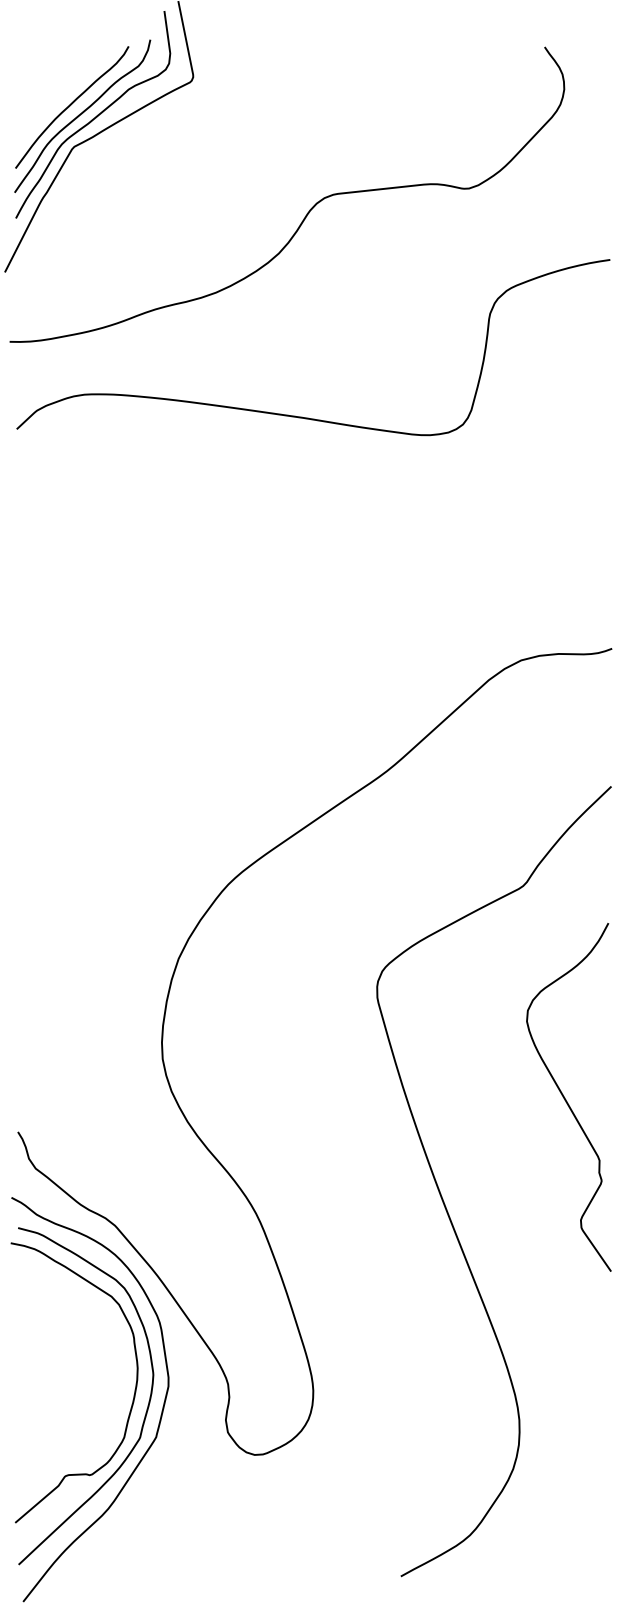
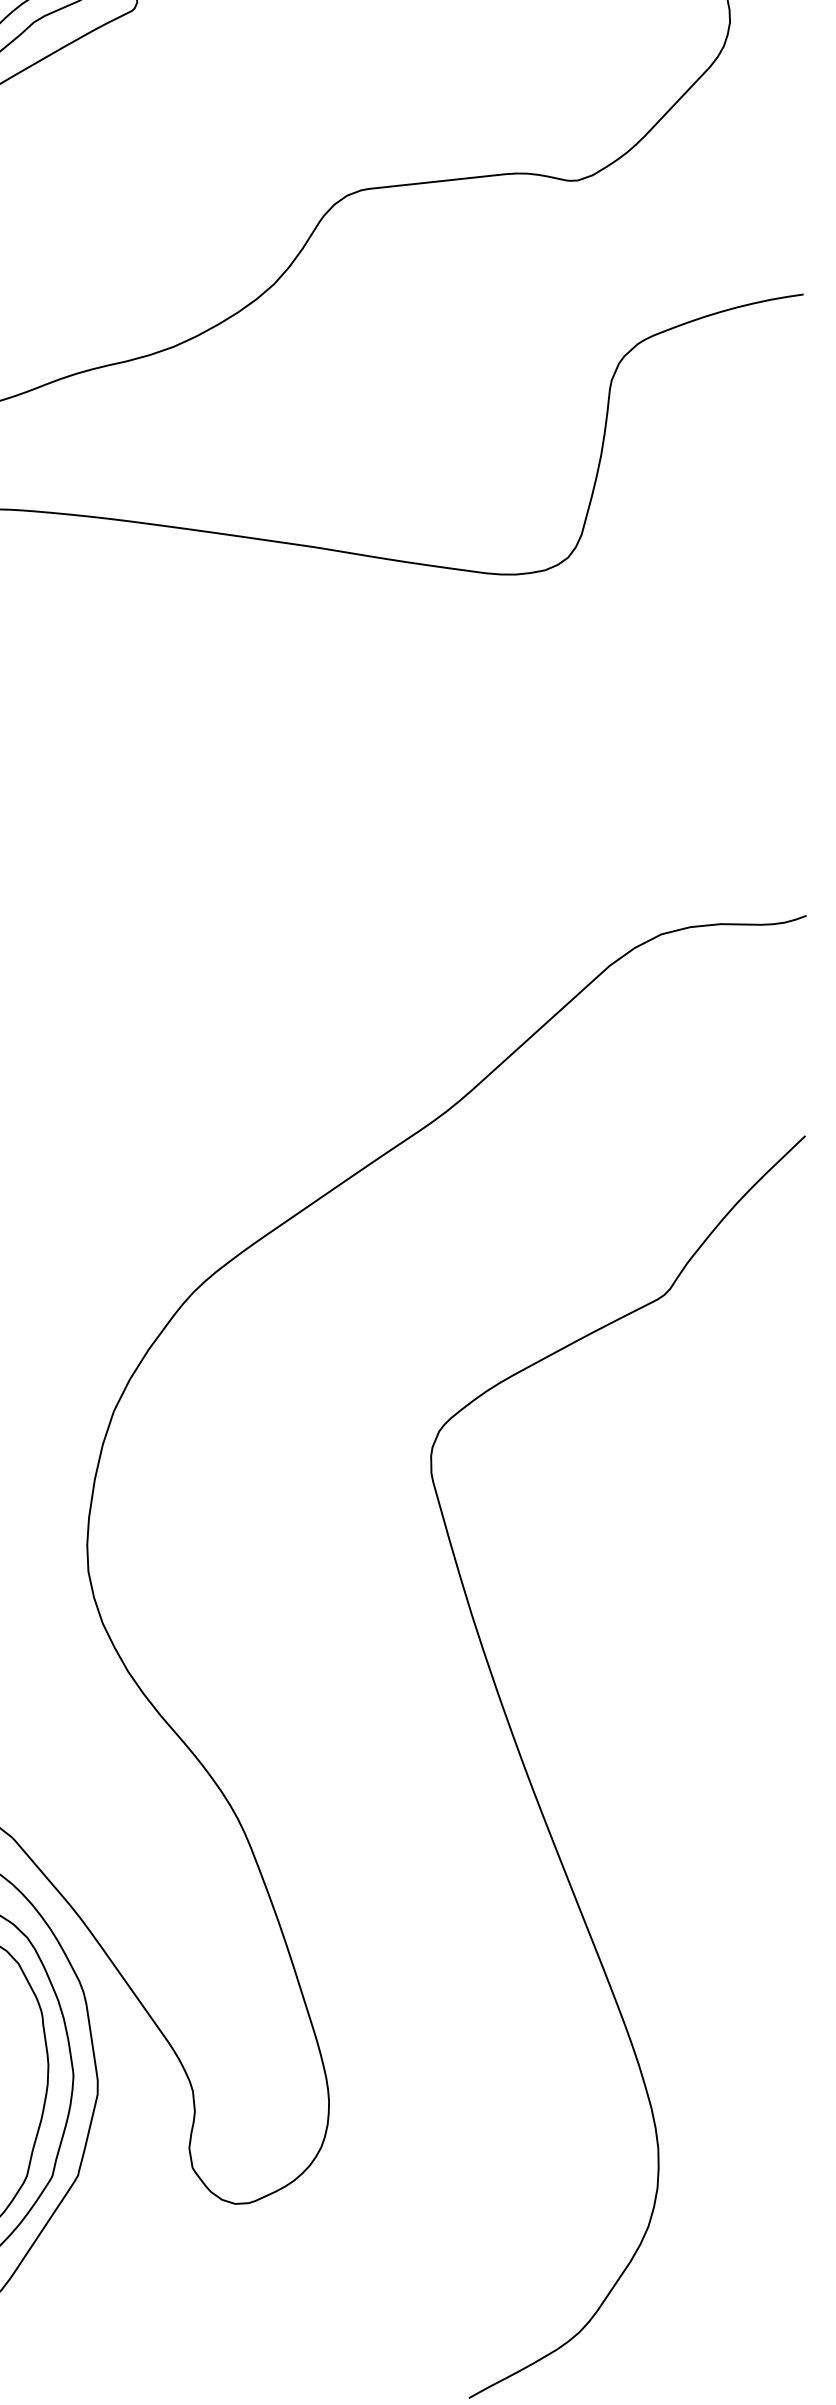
curve: (566, 1099) -> (733, 1635), removed

